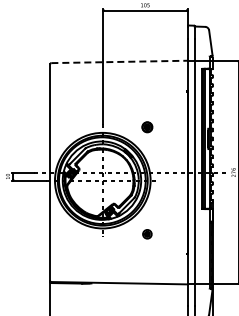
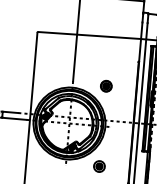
line: (120, 61) -> (90, 35), dashed -> solid
part: (147, 127) -> (106, 86), size x1.43
part: (147, 234) -> (99, 166), size x1.67

